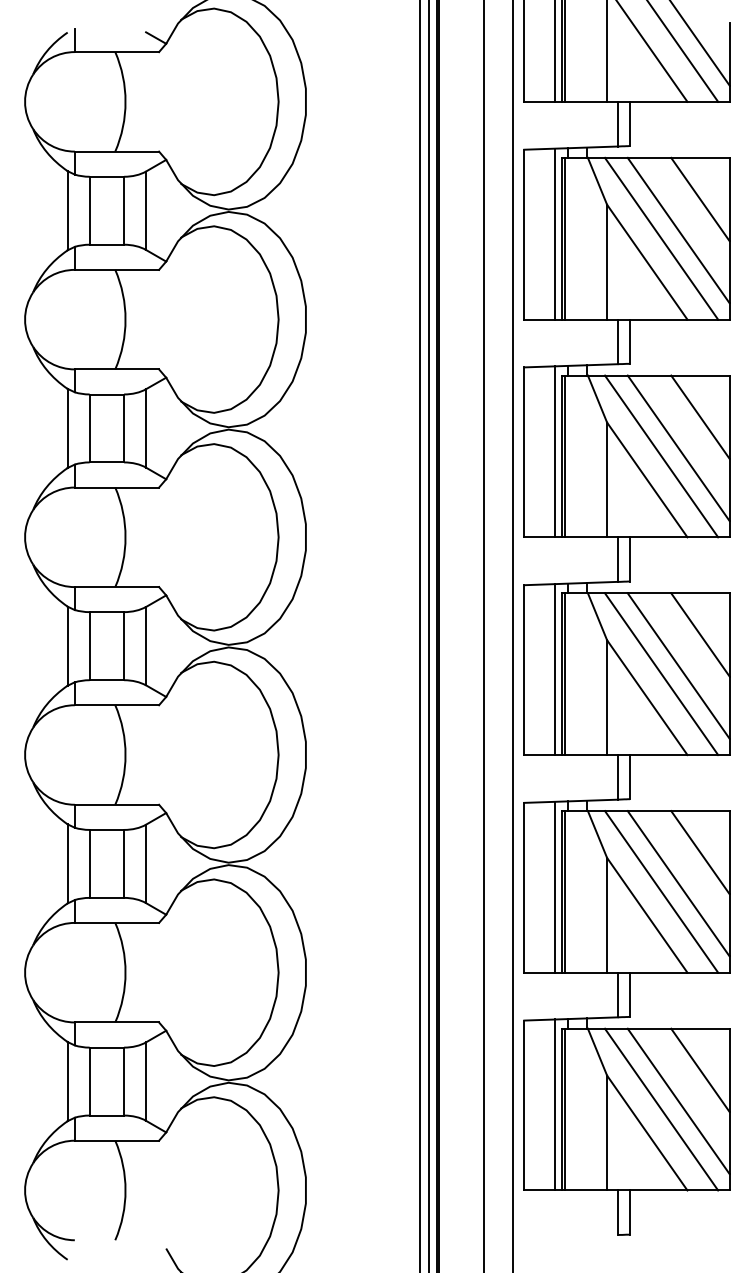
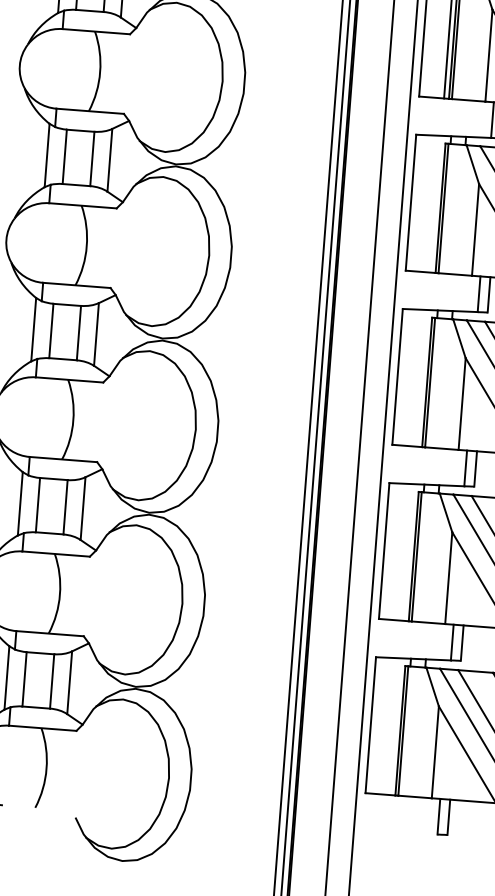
line: (555, 451) -> (435, 203), removed
line: (555, 669) -> (422, 378), removed
line: (555, 886) -> (409, 551), removed
line: (555, 1104) -> (395, 726), removed

